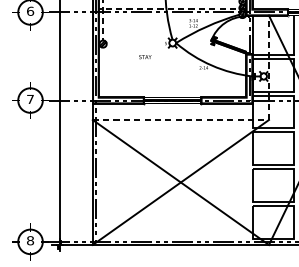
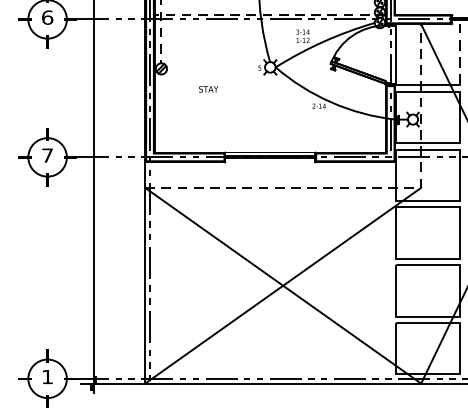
line: (293, 35) -> (459, 55), solid -> dashed
text: (145, 57) -> (208, 89), moved
text: (30, 240) -> (47, 376), 8 -> 1

